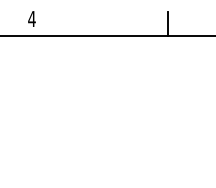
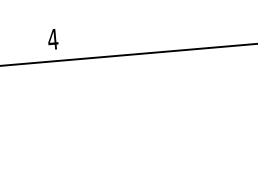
line: (168, 23) -> (229, 30), removed

